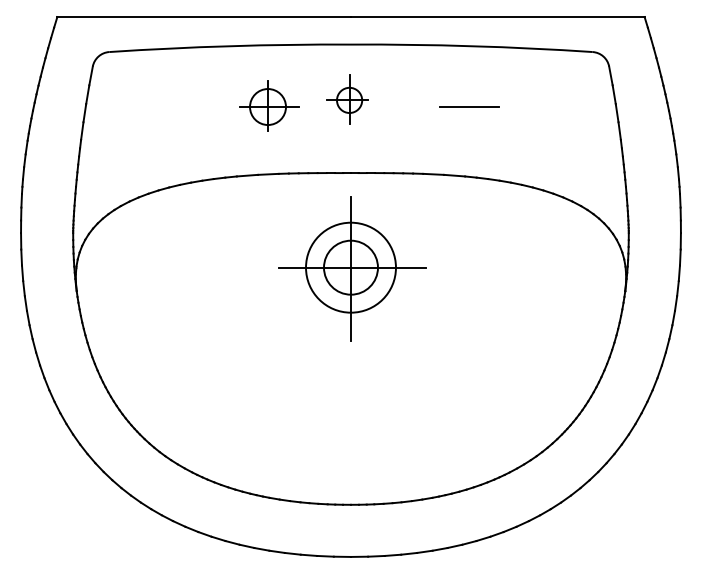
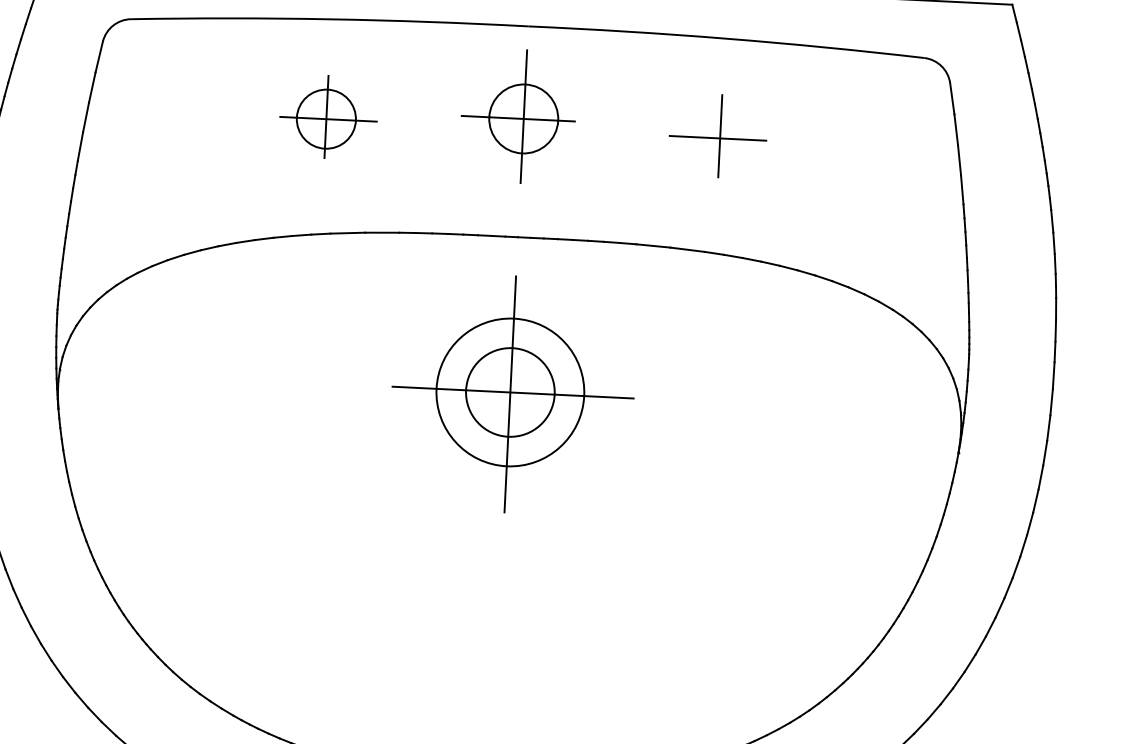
part: (347, 99) -> (518, 116), size x1.67
part: (269, 105) -> (328, 116), moved
line: (470, 105) -> (719, 135), added

